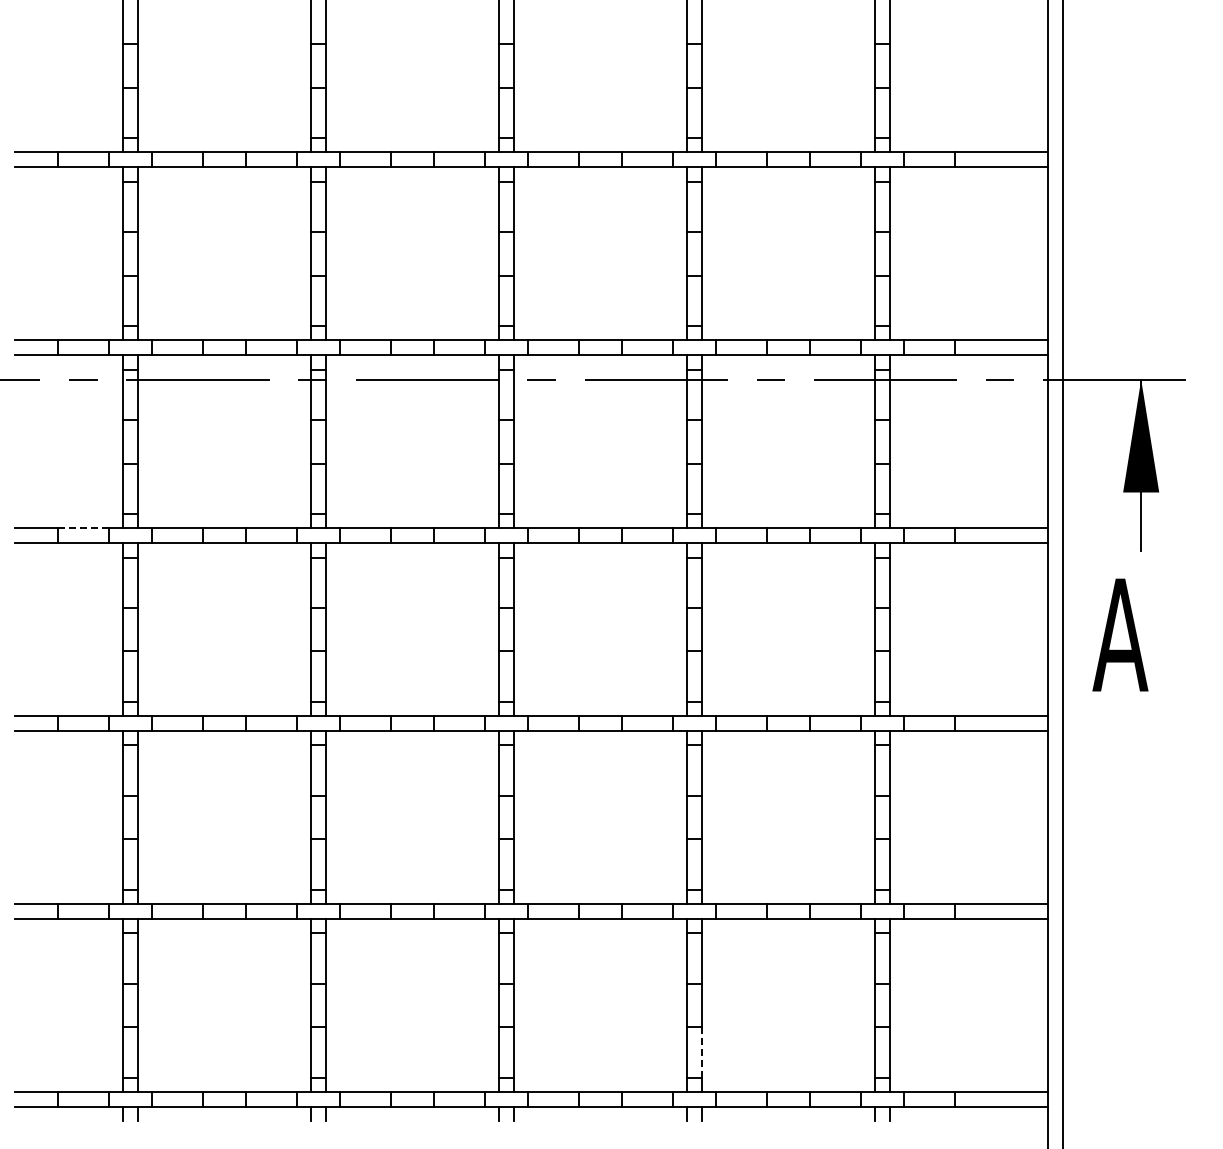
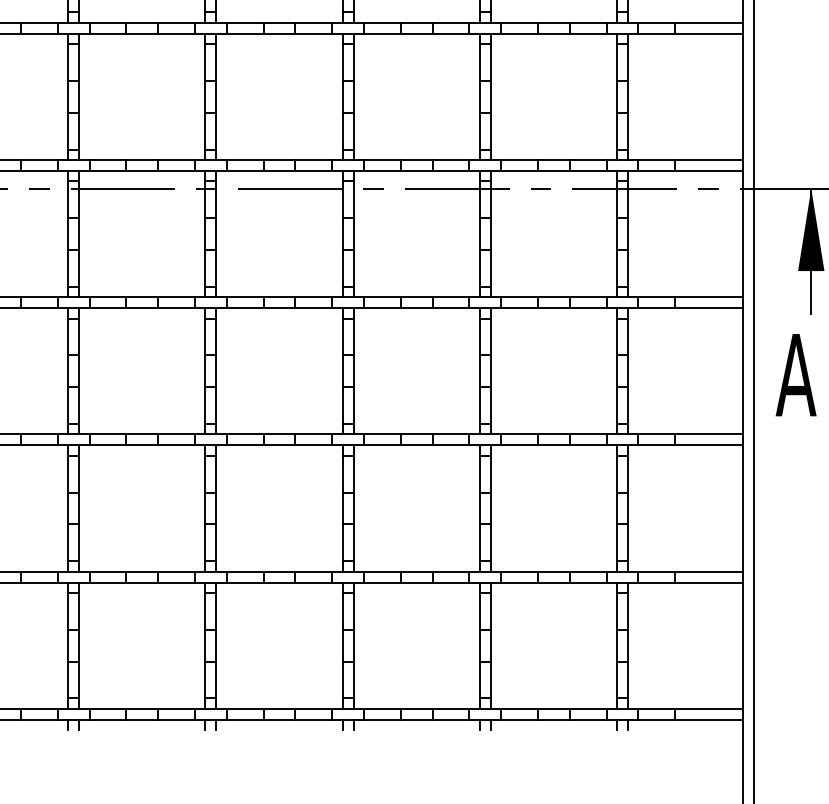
line: (84, 528) -> (39, 297), dashed -> solid
line: (702, 1053) -> (491, 680), dashed -> solid

